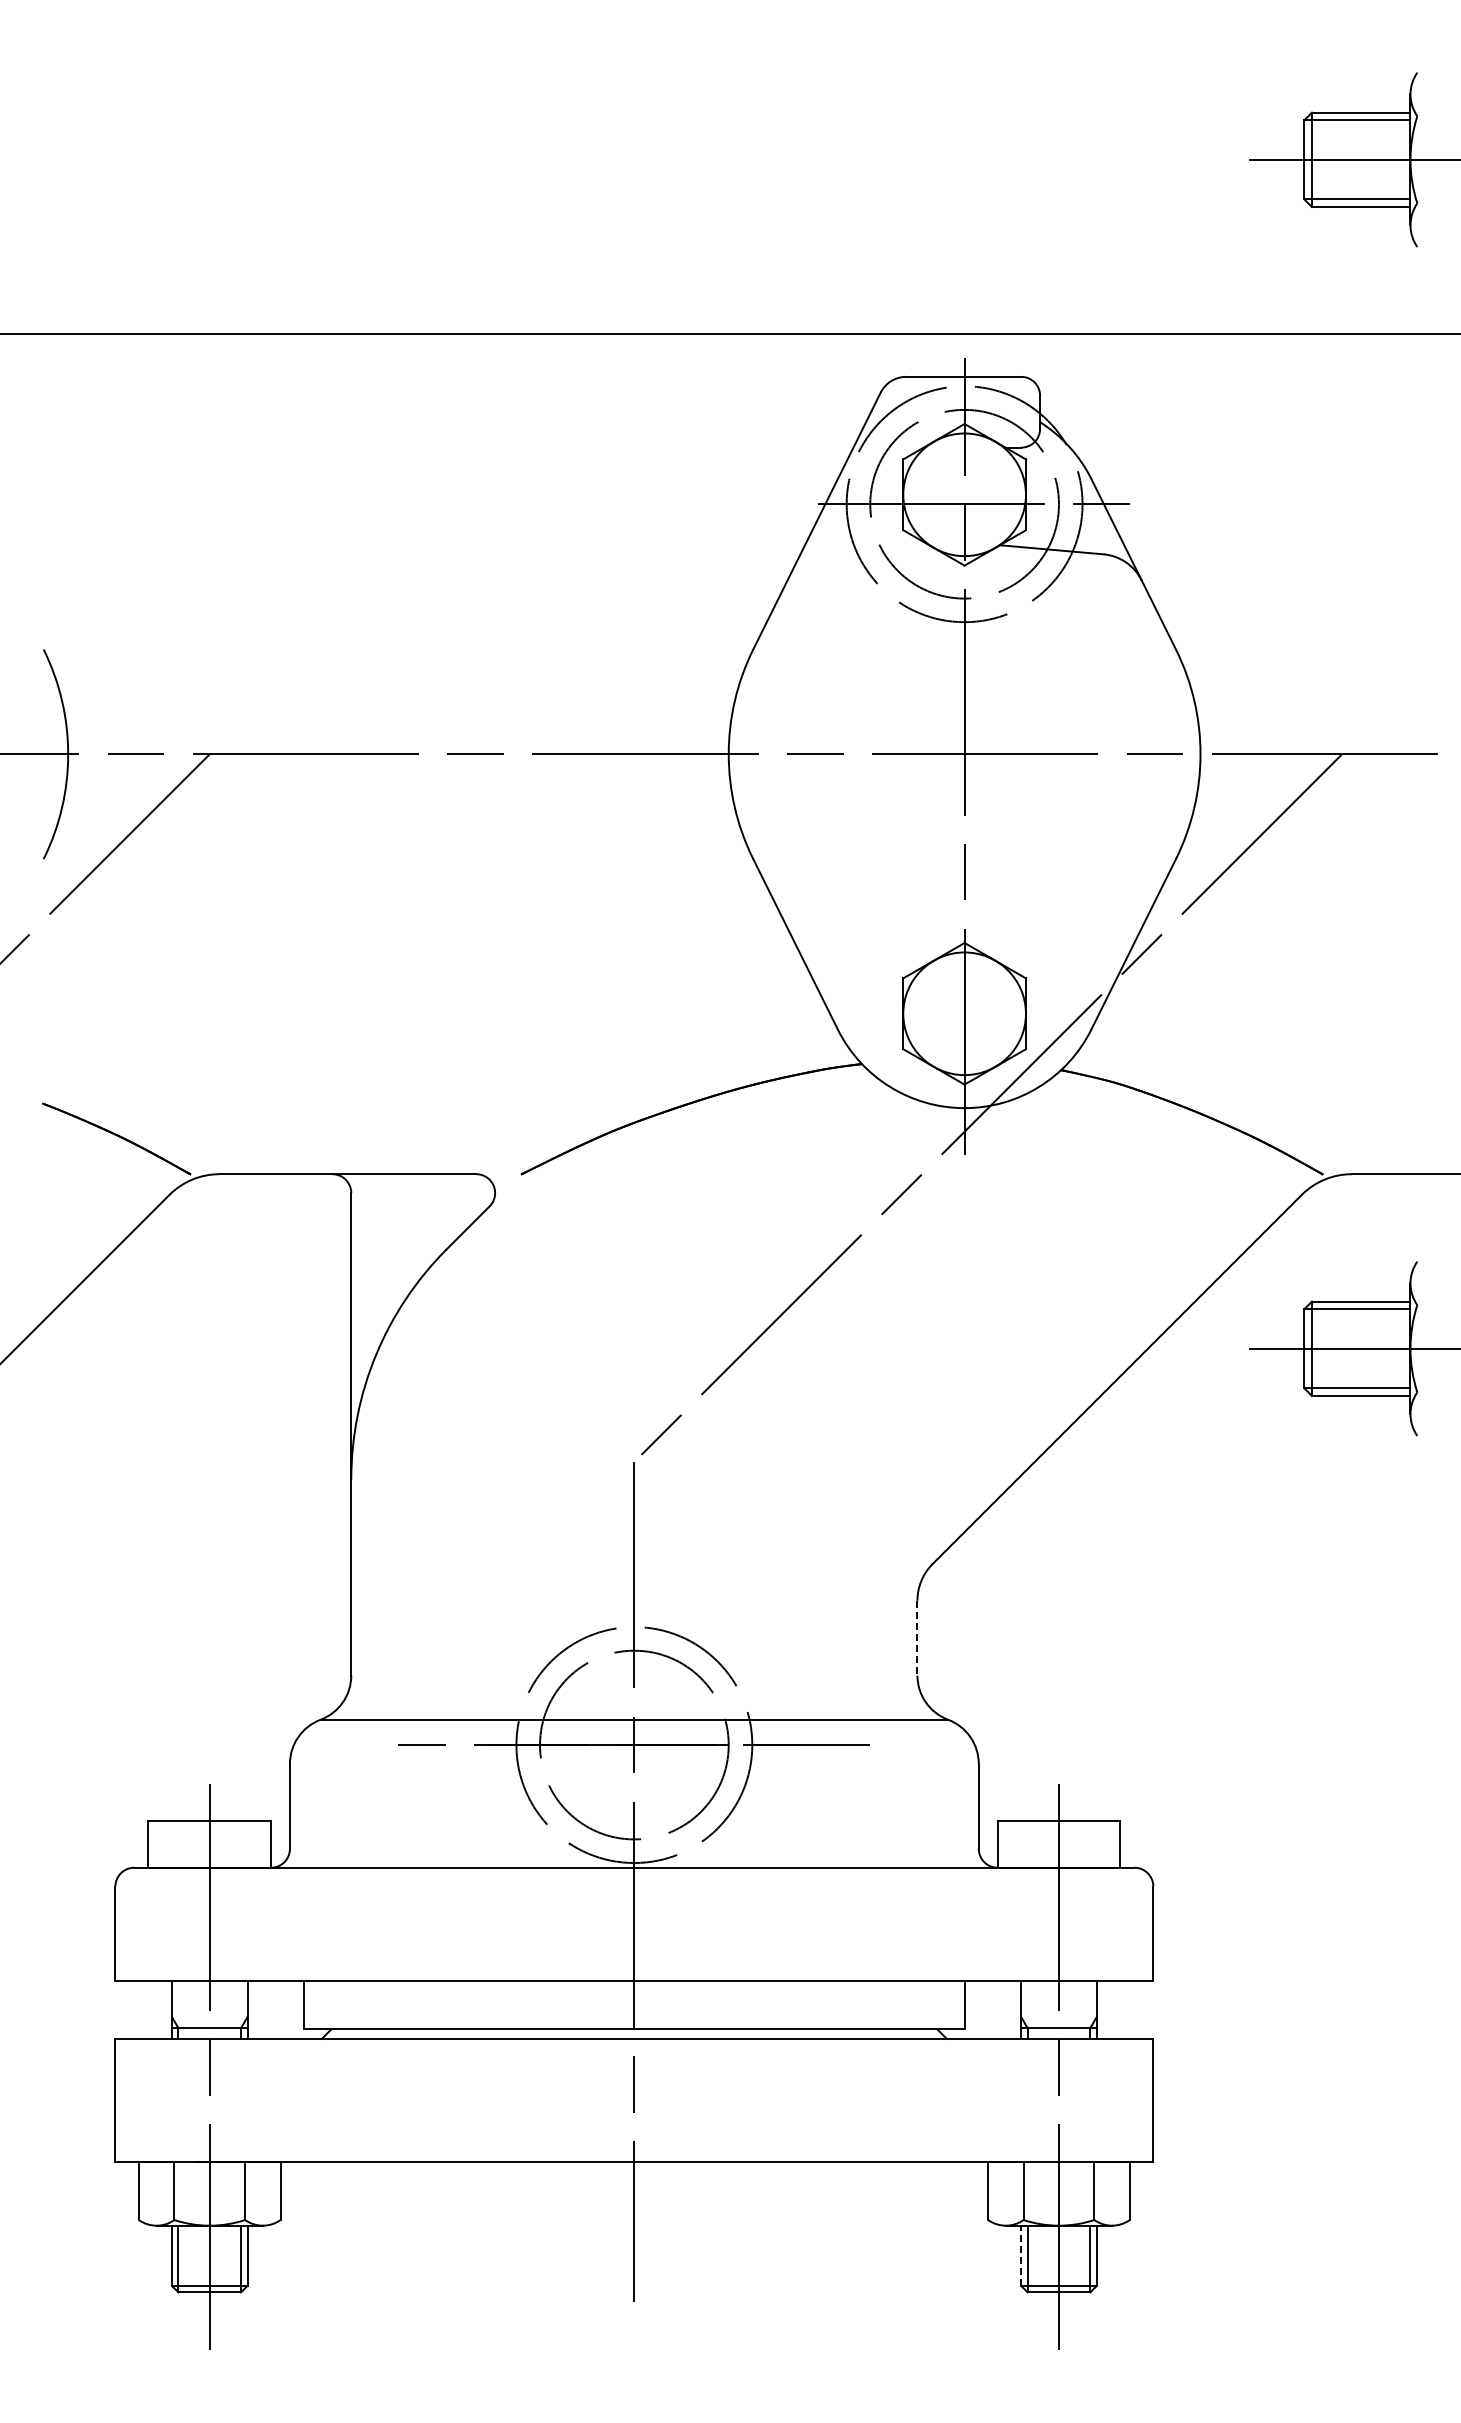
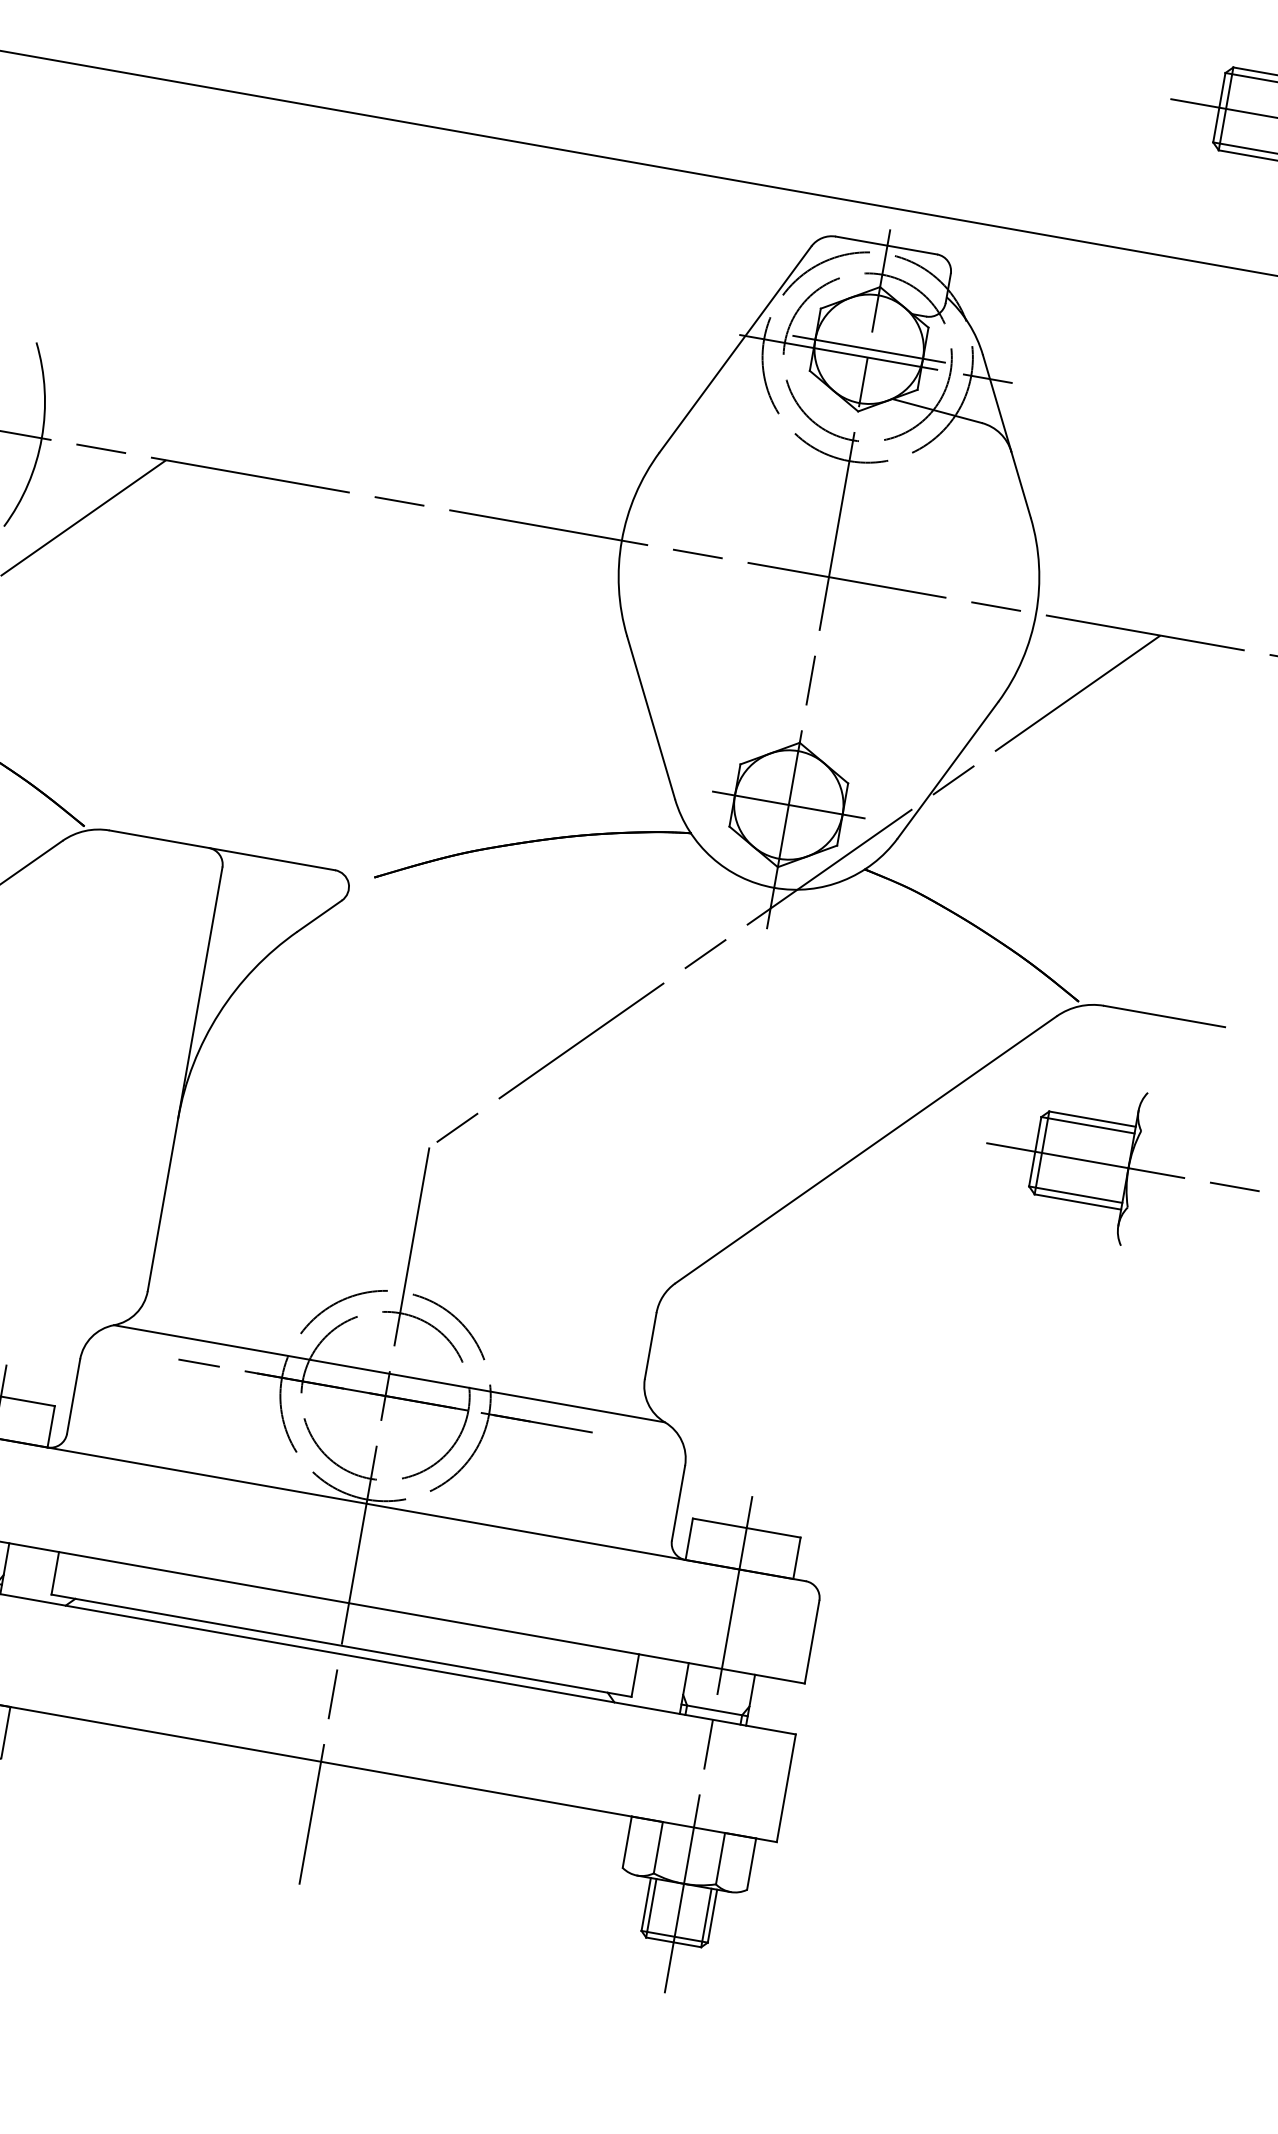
line: (964, 494) -> (869, 348), added
line: (964, 1013) -> (788, 804), added
line: (917, 1638) -> (650, 1346), dashed -> solid
line: (1021, 2255) -> (646, 1904), dashed -> solid

